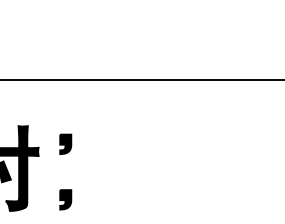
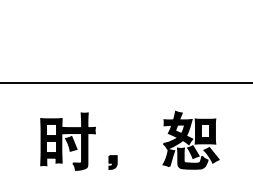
part: (64, 144) -> (112, 125), removed
part: (181, 165) -> (190, 139), added

